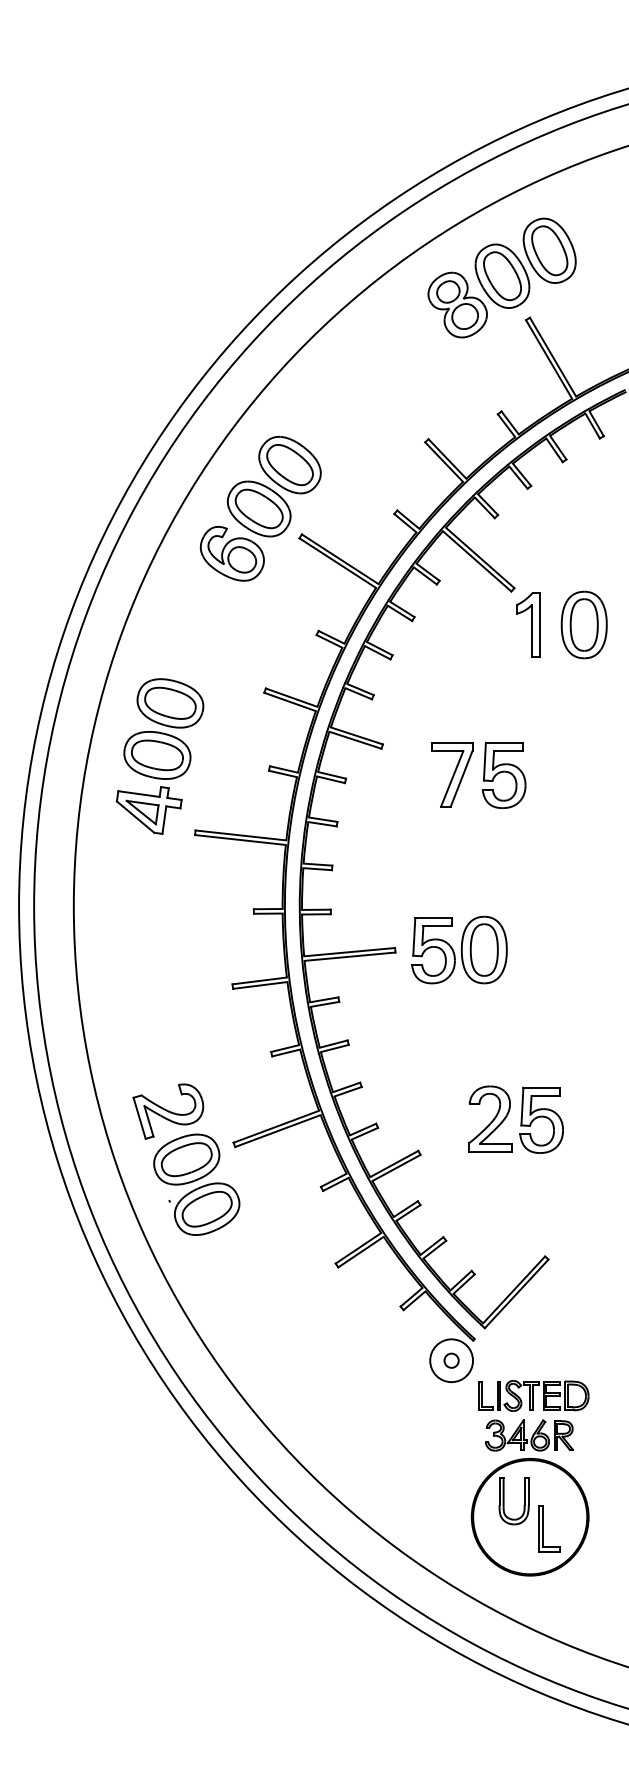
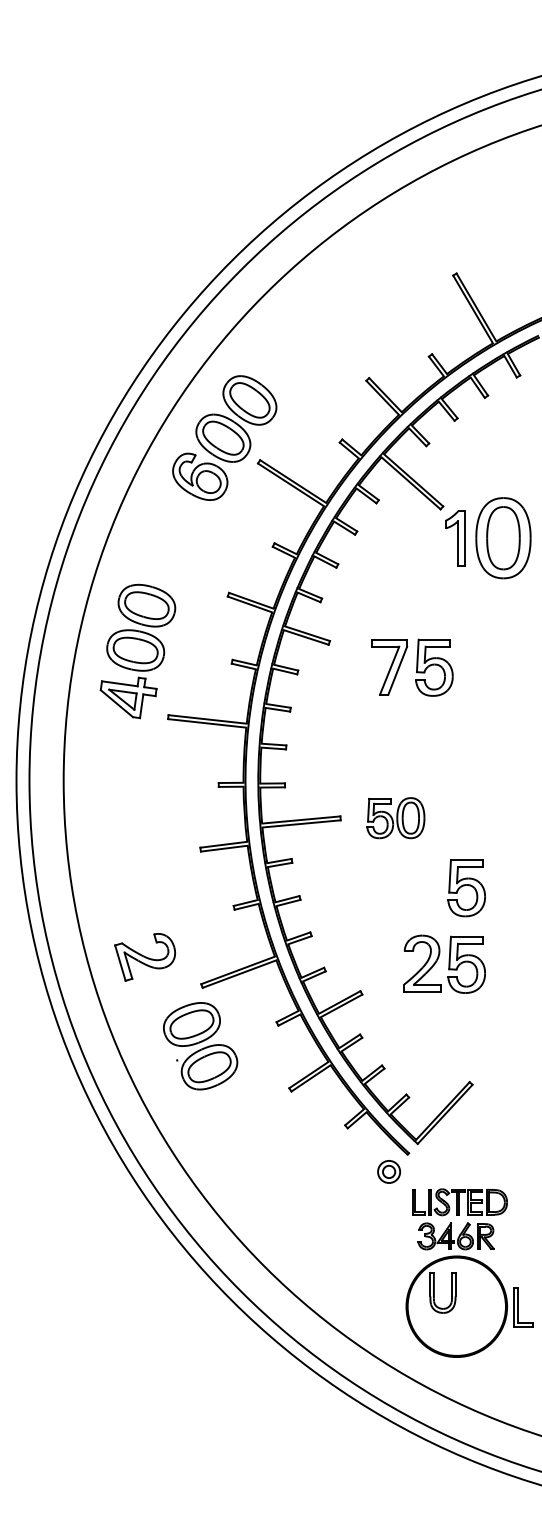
part: (501, 277) -> (432, 238), removed
part: (583, 624) -> (502, 537), size x1.4
part: (459, 949) -> (395, 817), size x0.7
part: (541, 1030) -> (466, 887), added
part: (196, 1184) -> (200, 1045), moved
circle: (451, 1360) -> (389, 1171), size x0.6
part: (549, 1528) -> (523, 1306), moved

